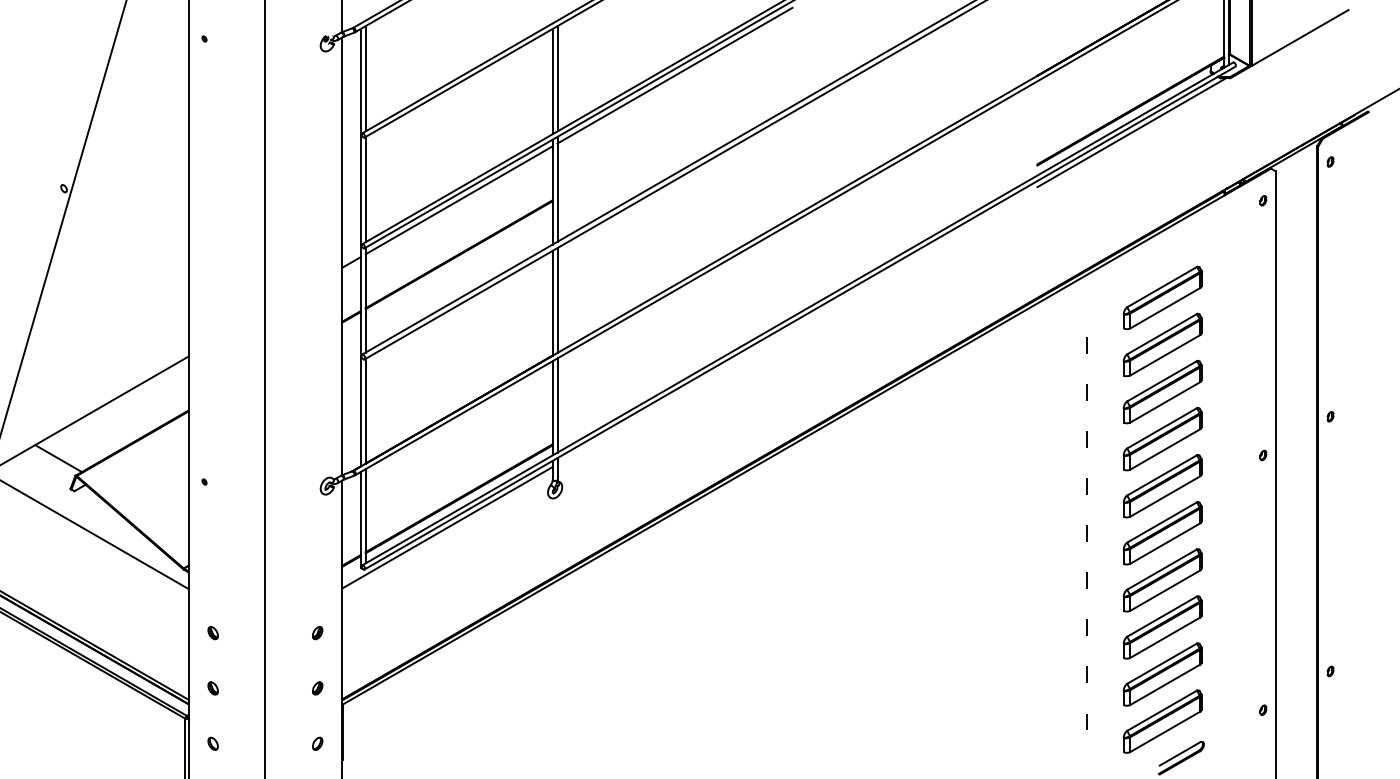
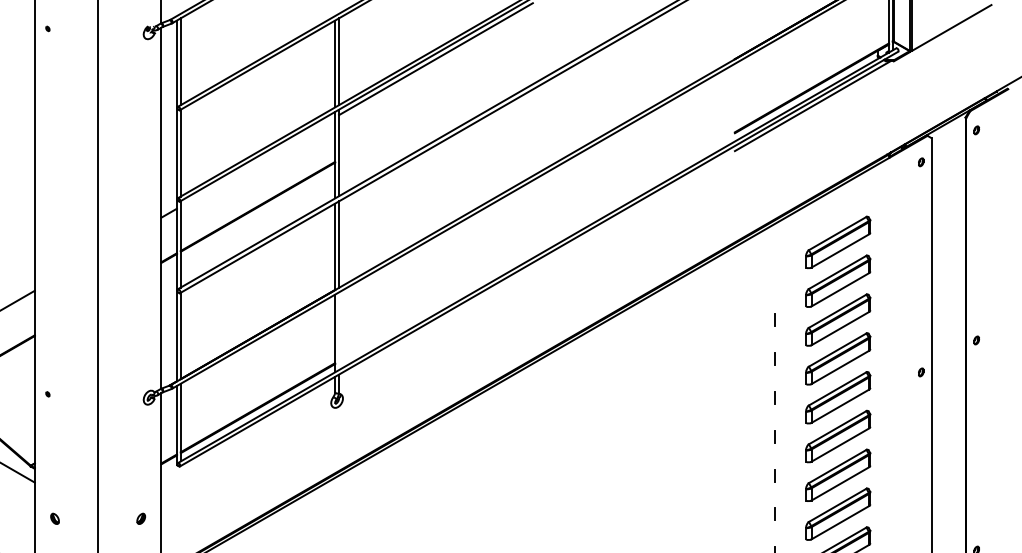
line: (458, 200) -> (257, 162), removed
line: (1086, 345) -> (775, 281), removed
line: (557, 405) -> (339, 331), removed
line: (447, 527) -> (248, 431), removed

